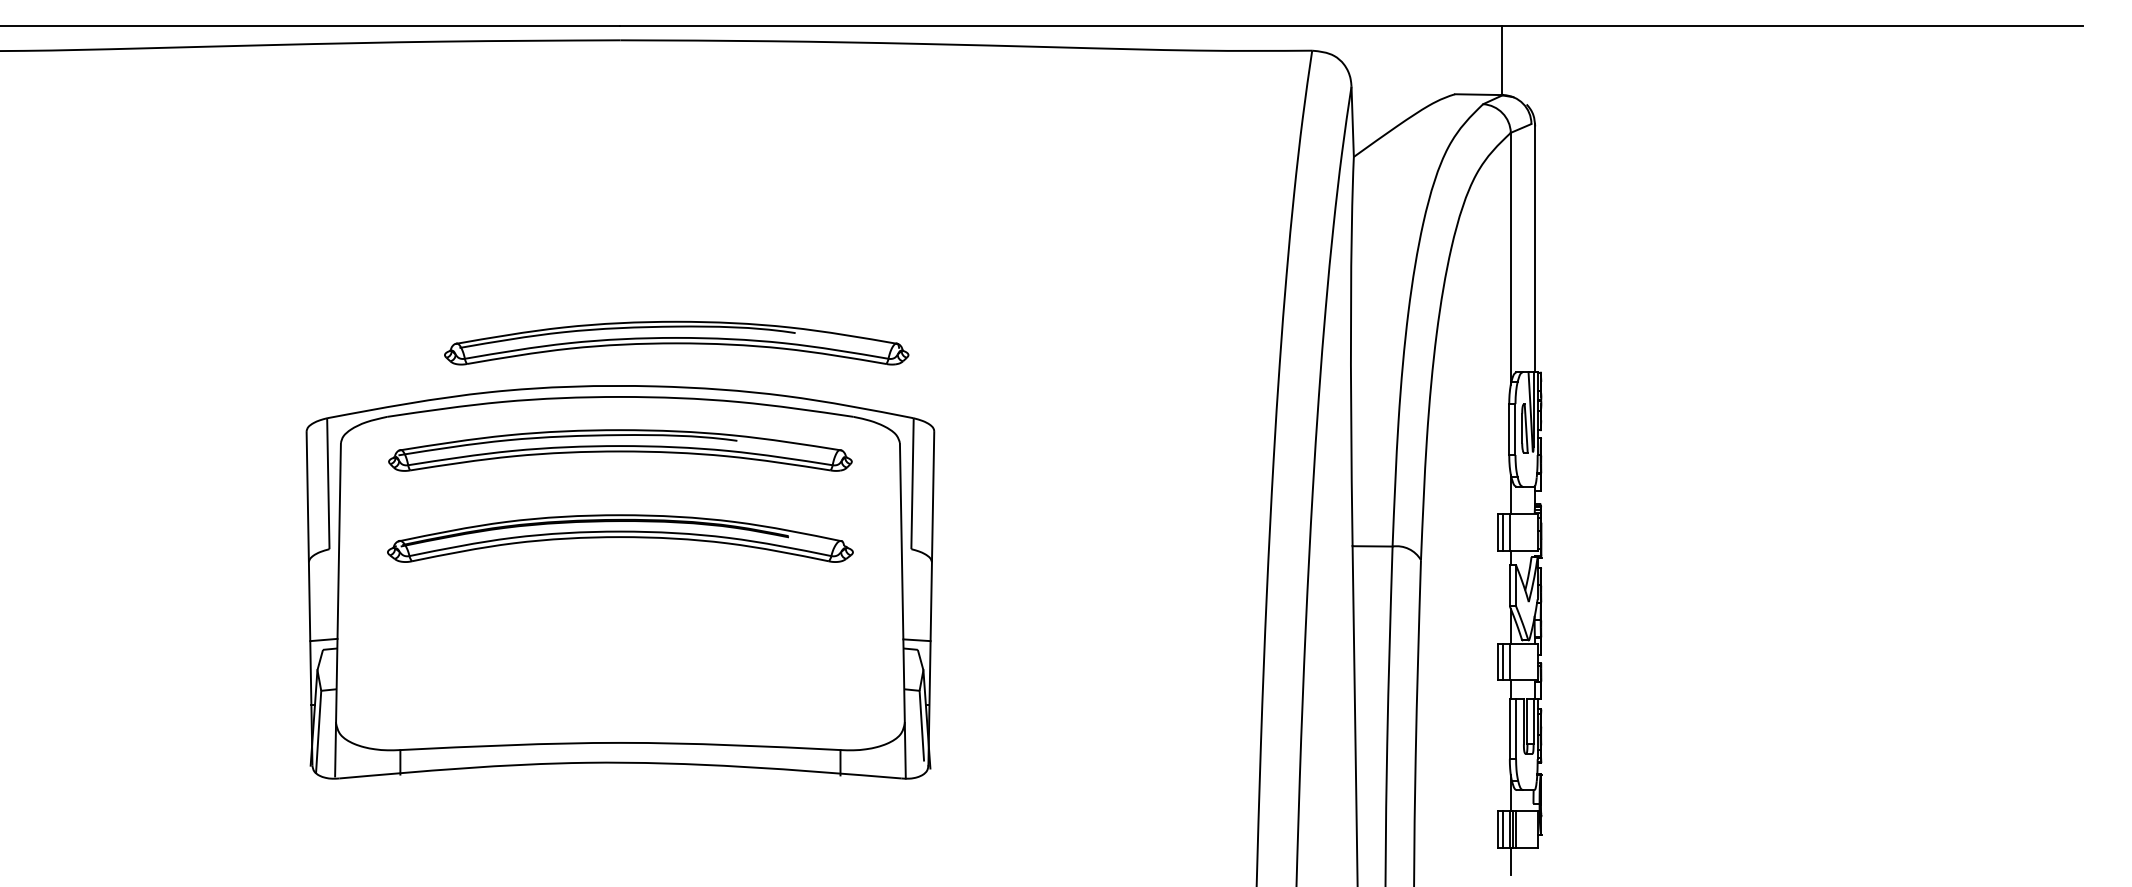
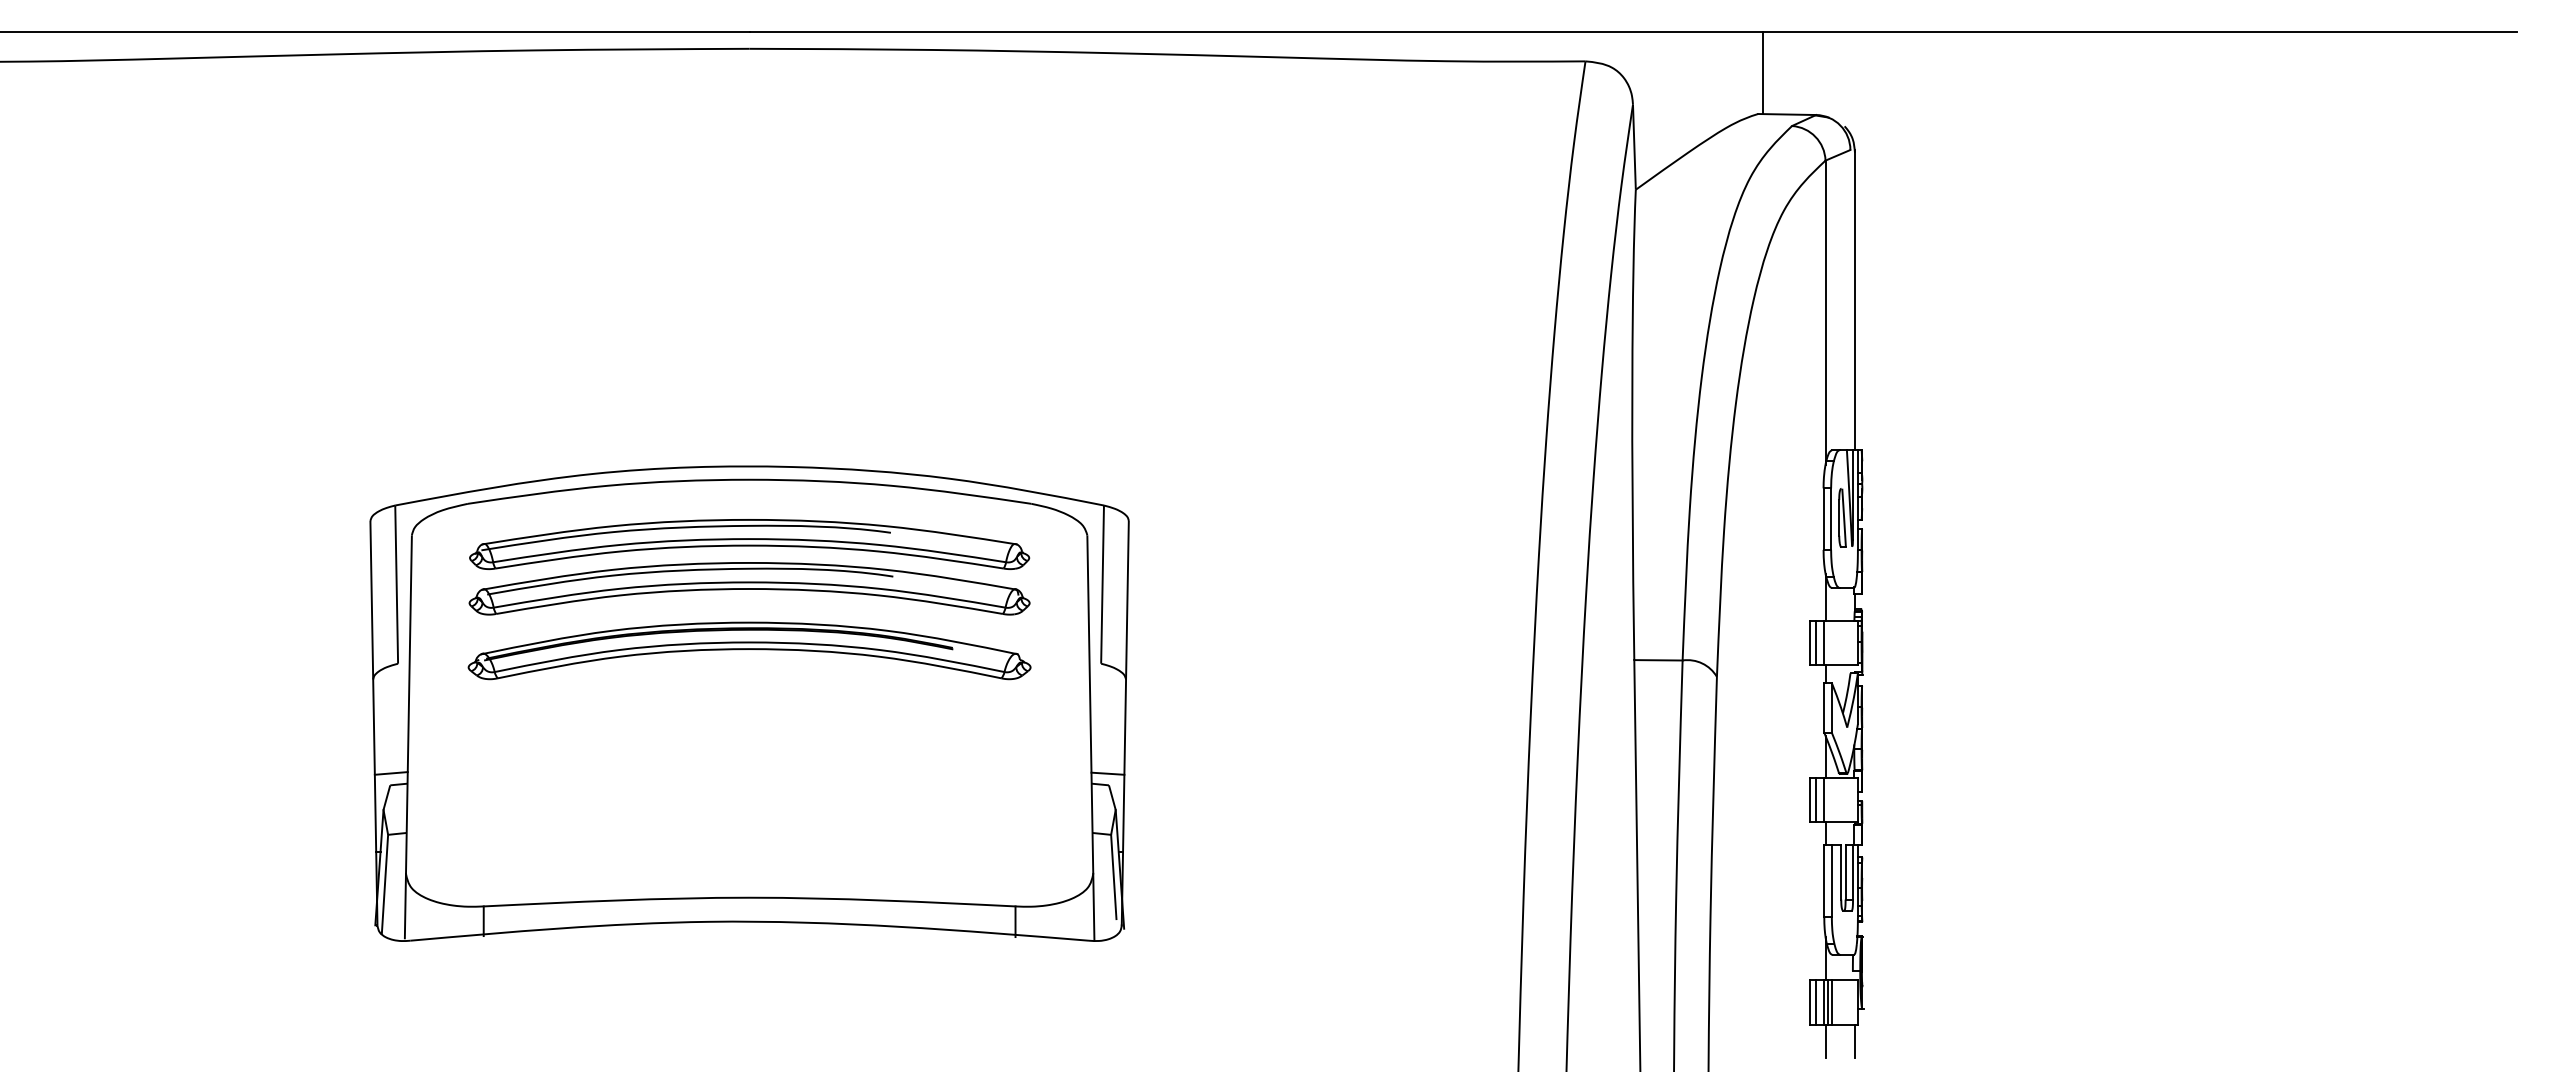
line: (1501, 59) -> (1762, 72), moved
part: (676, 342) -> (749, 588), moved
line: (1534, 861) -> (1854, 1040), added

